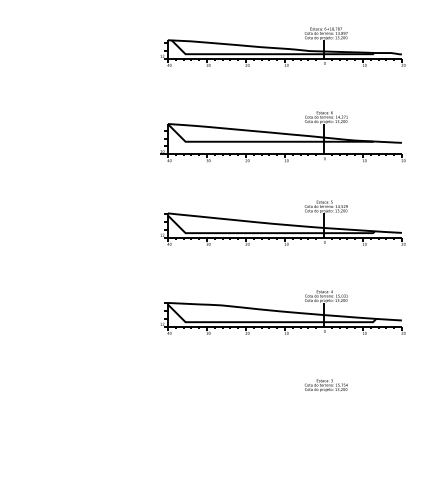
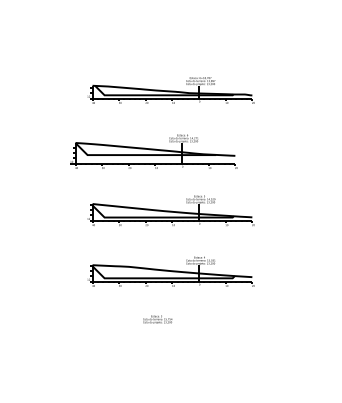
part: (282, 136) -> (153, 151), moved
text: (325, 385) -> (157, 319), moved

